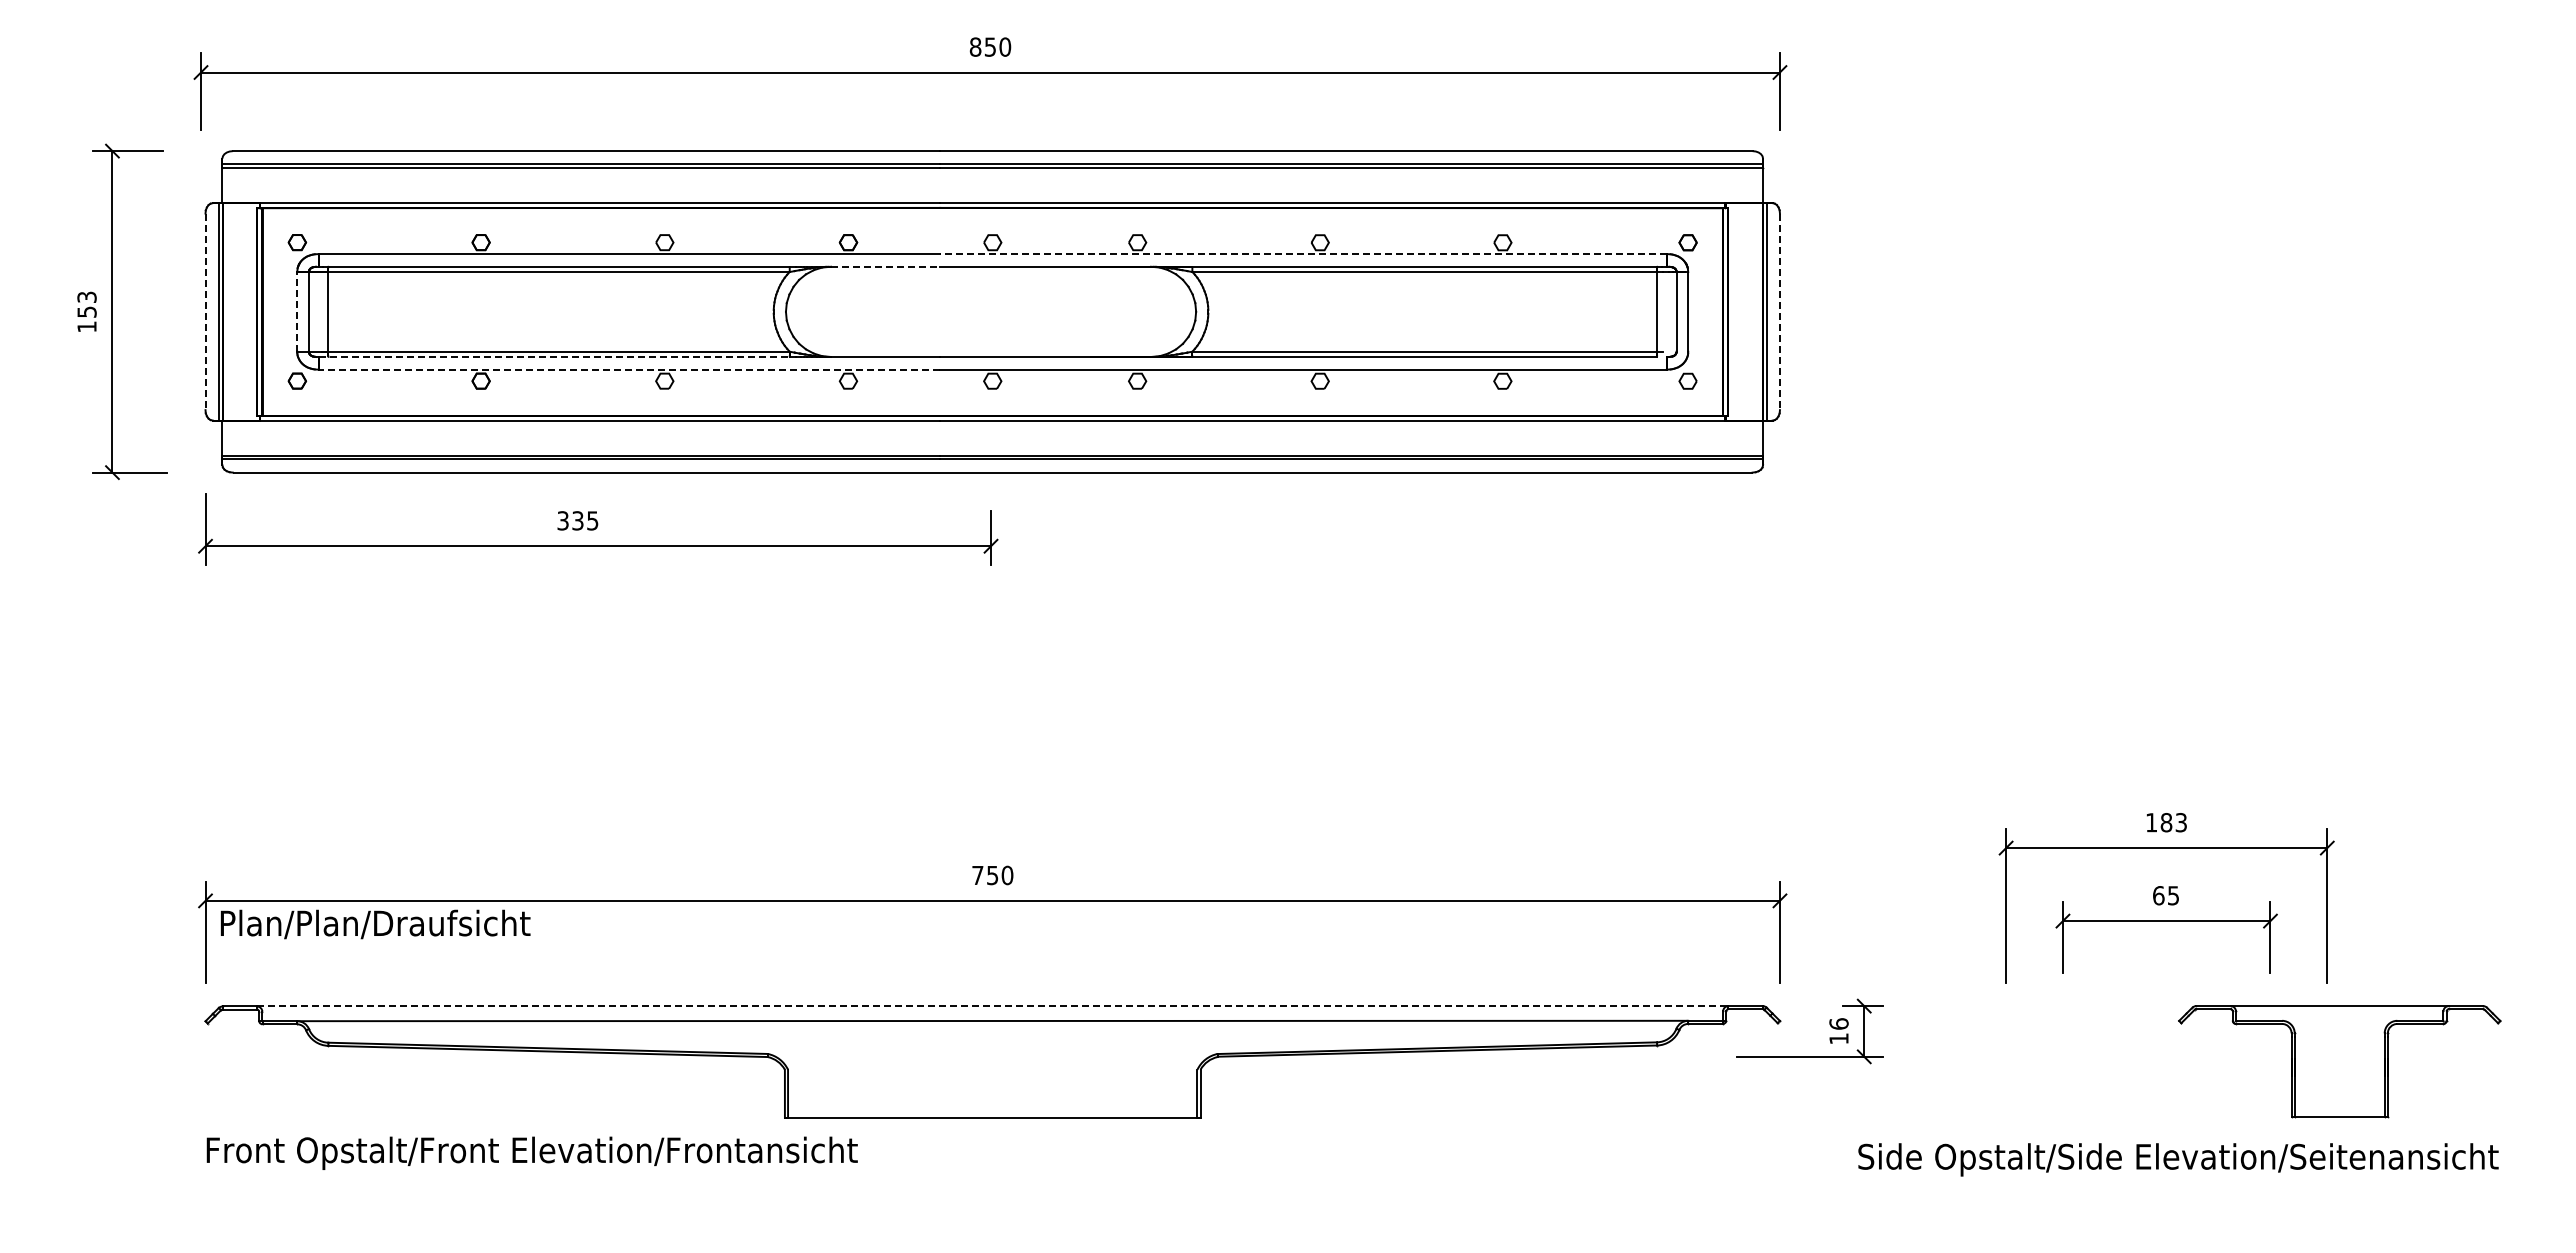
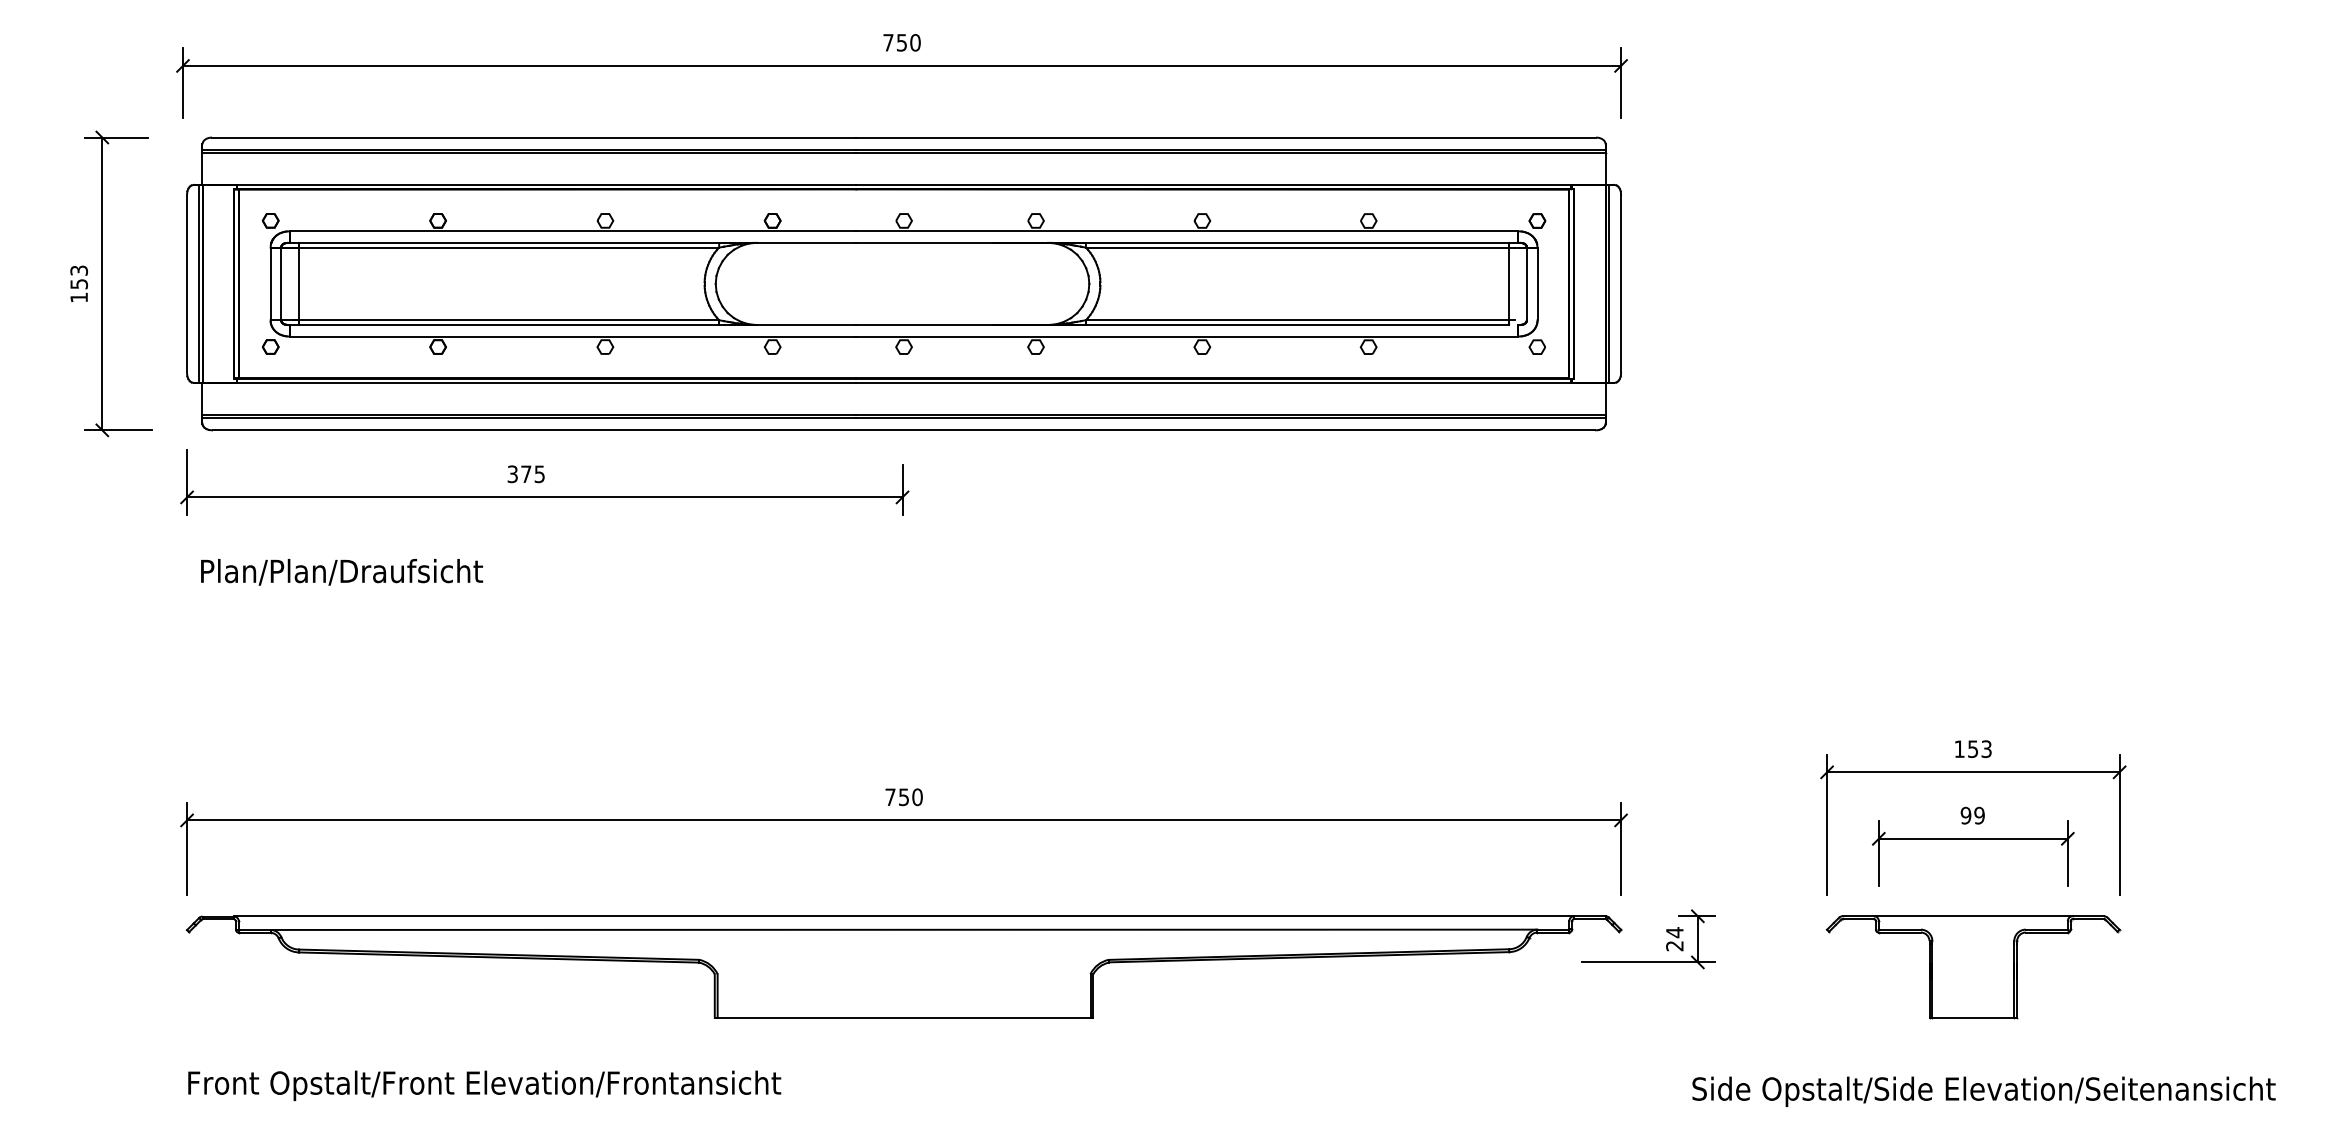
text: (975, 46) -> (888, 42), 850 -> 750
line: (1303, 254) -> (1187, 231), dashed -> solid
line: (885, 266) -> (806, 242), dashed -> solid
line: (297, 311) -> (270, 283), dashed -> solid
line: (205, 312) -> (187, 284), dashed -> solid
line: (1779, 312) -> (1620, 284), dashed -> solid
line: (554, 356) -> (504, 324), dashed -> solid
line: (629, 369) -> (573, 336), dashed -> solid
text: (577, 520) -> (525, 473), 335 -> 375
text: (2166, 822) -> (1973, 749), 183 -> 153
text: (2165, 895) -> (1972, 815), 65 -> 99
text: (375, 924) -> (341, 572), moved
line: (992, 1006) -> (903, 916), dashed -> solid
text: (1838, 1031) -> (1674, 939), 16 -> 24
part: (2339, 1061) -> (1973, 966), moved
text: (531, 1152) -> (483, 1085), moved
text: (2178, 1159) -> (1984, 1091), moved

